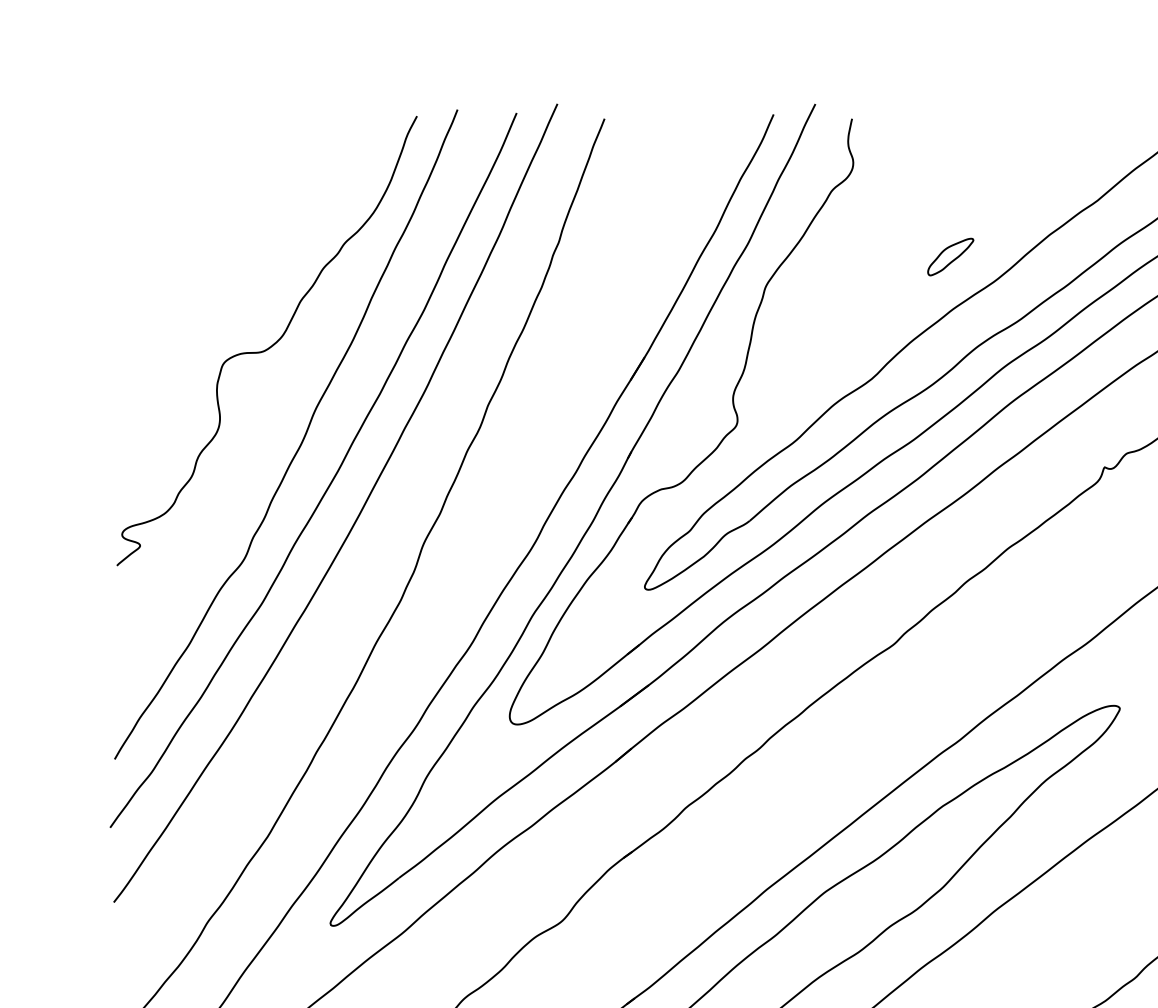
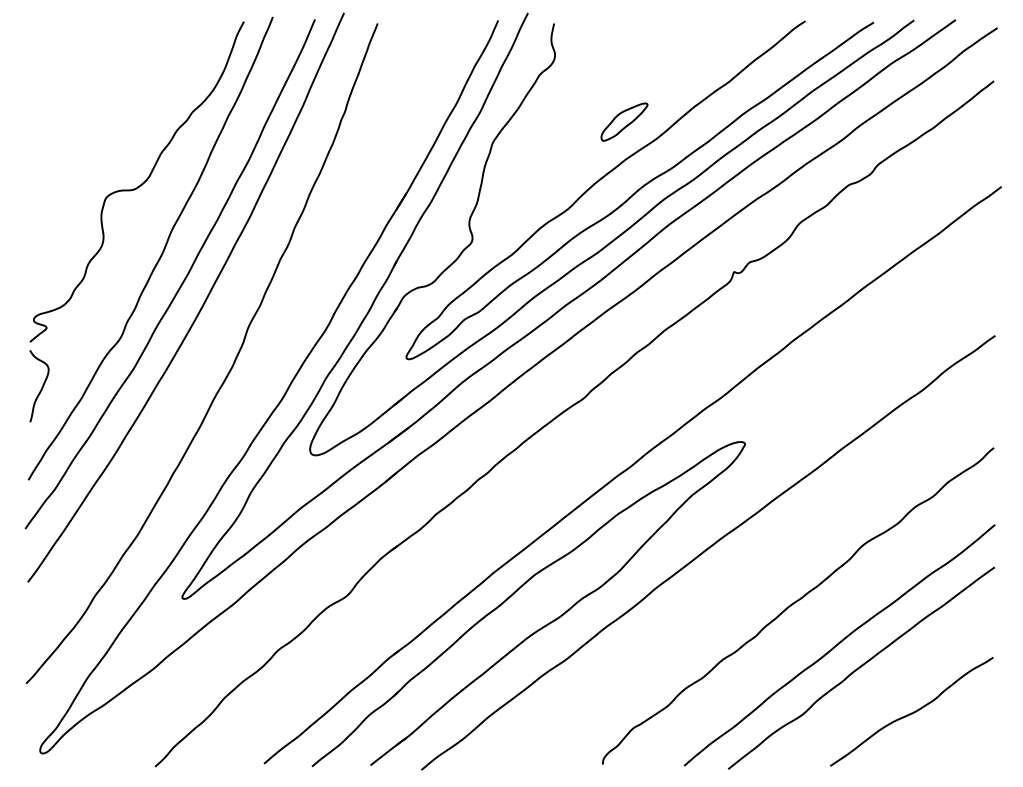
part: (950, 256) -> (624, 121), size x1.43
curve: (132, 629) -> (41, 387), added

